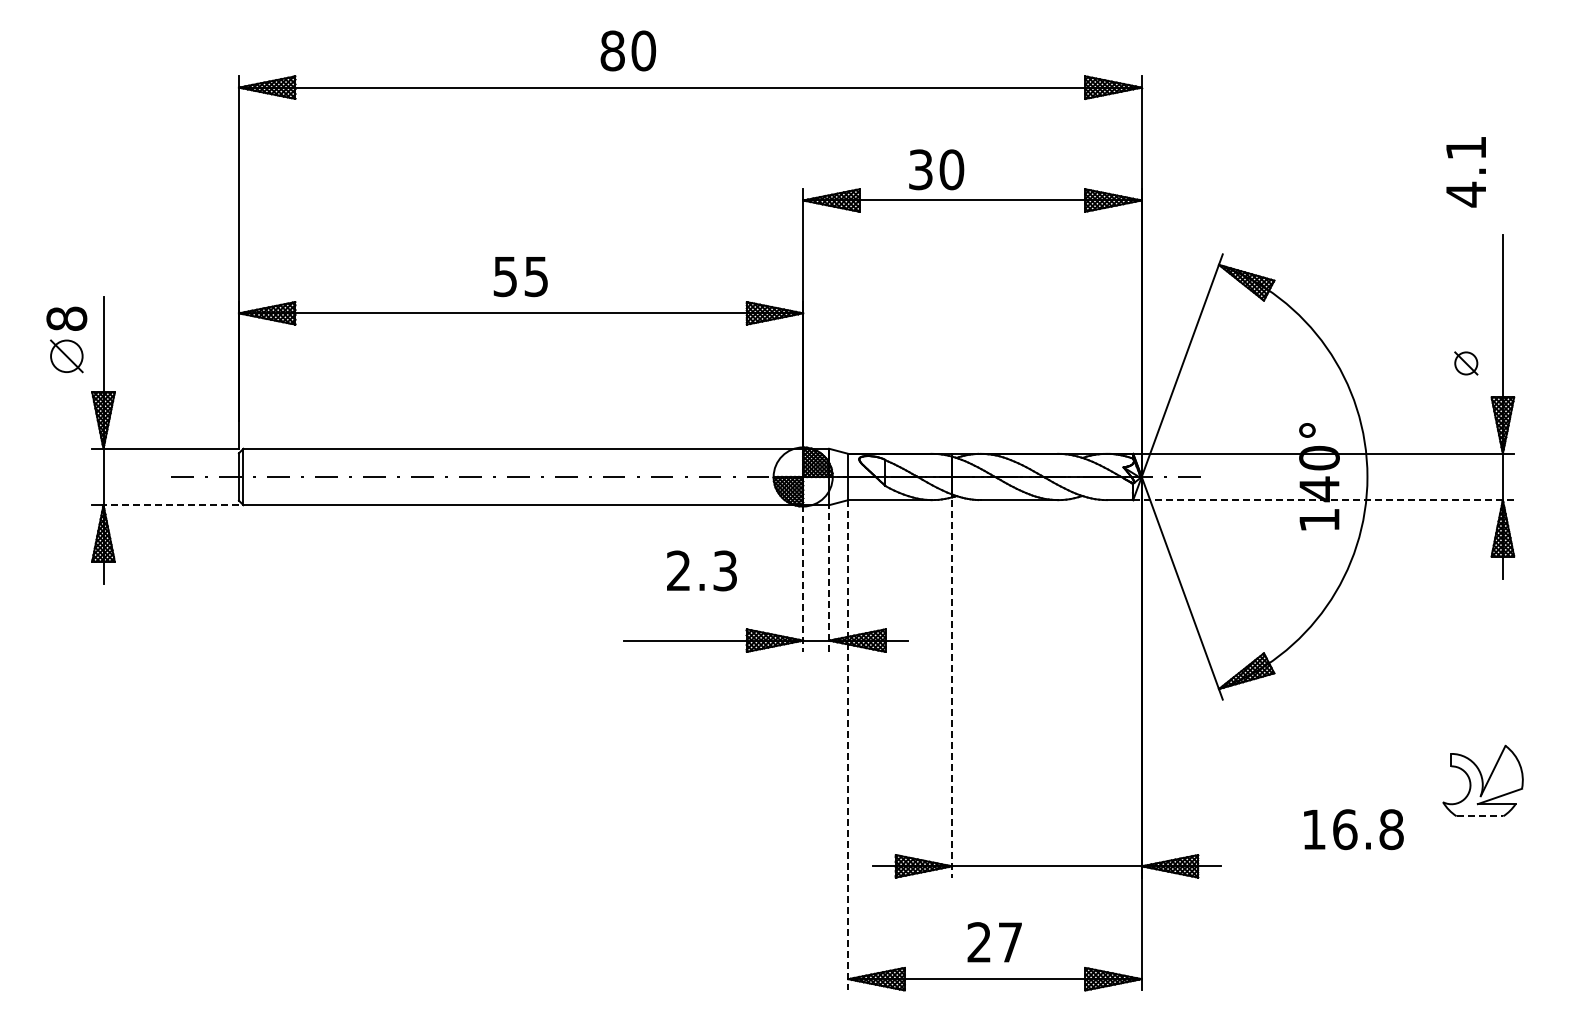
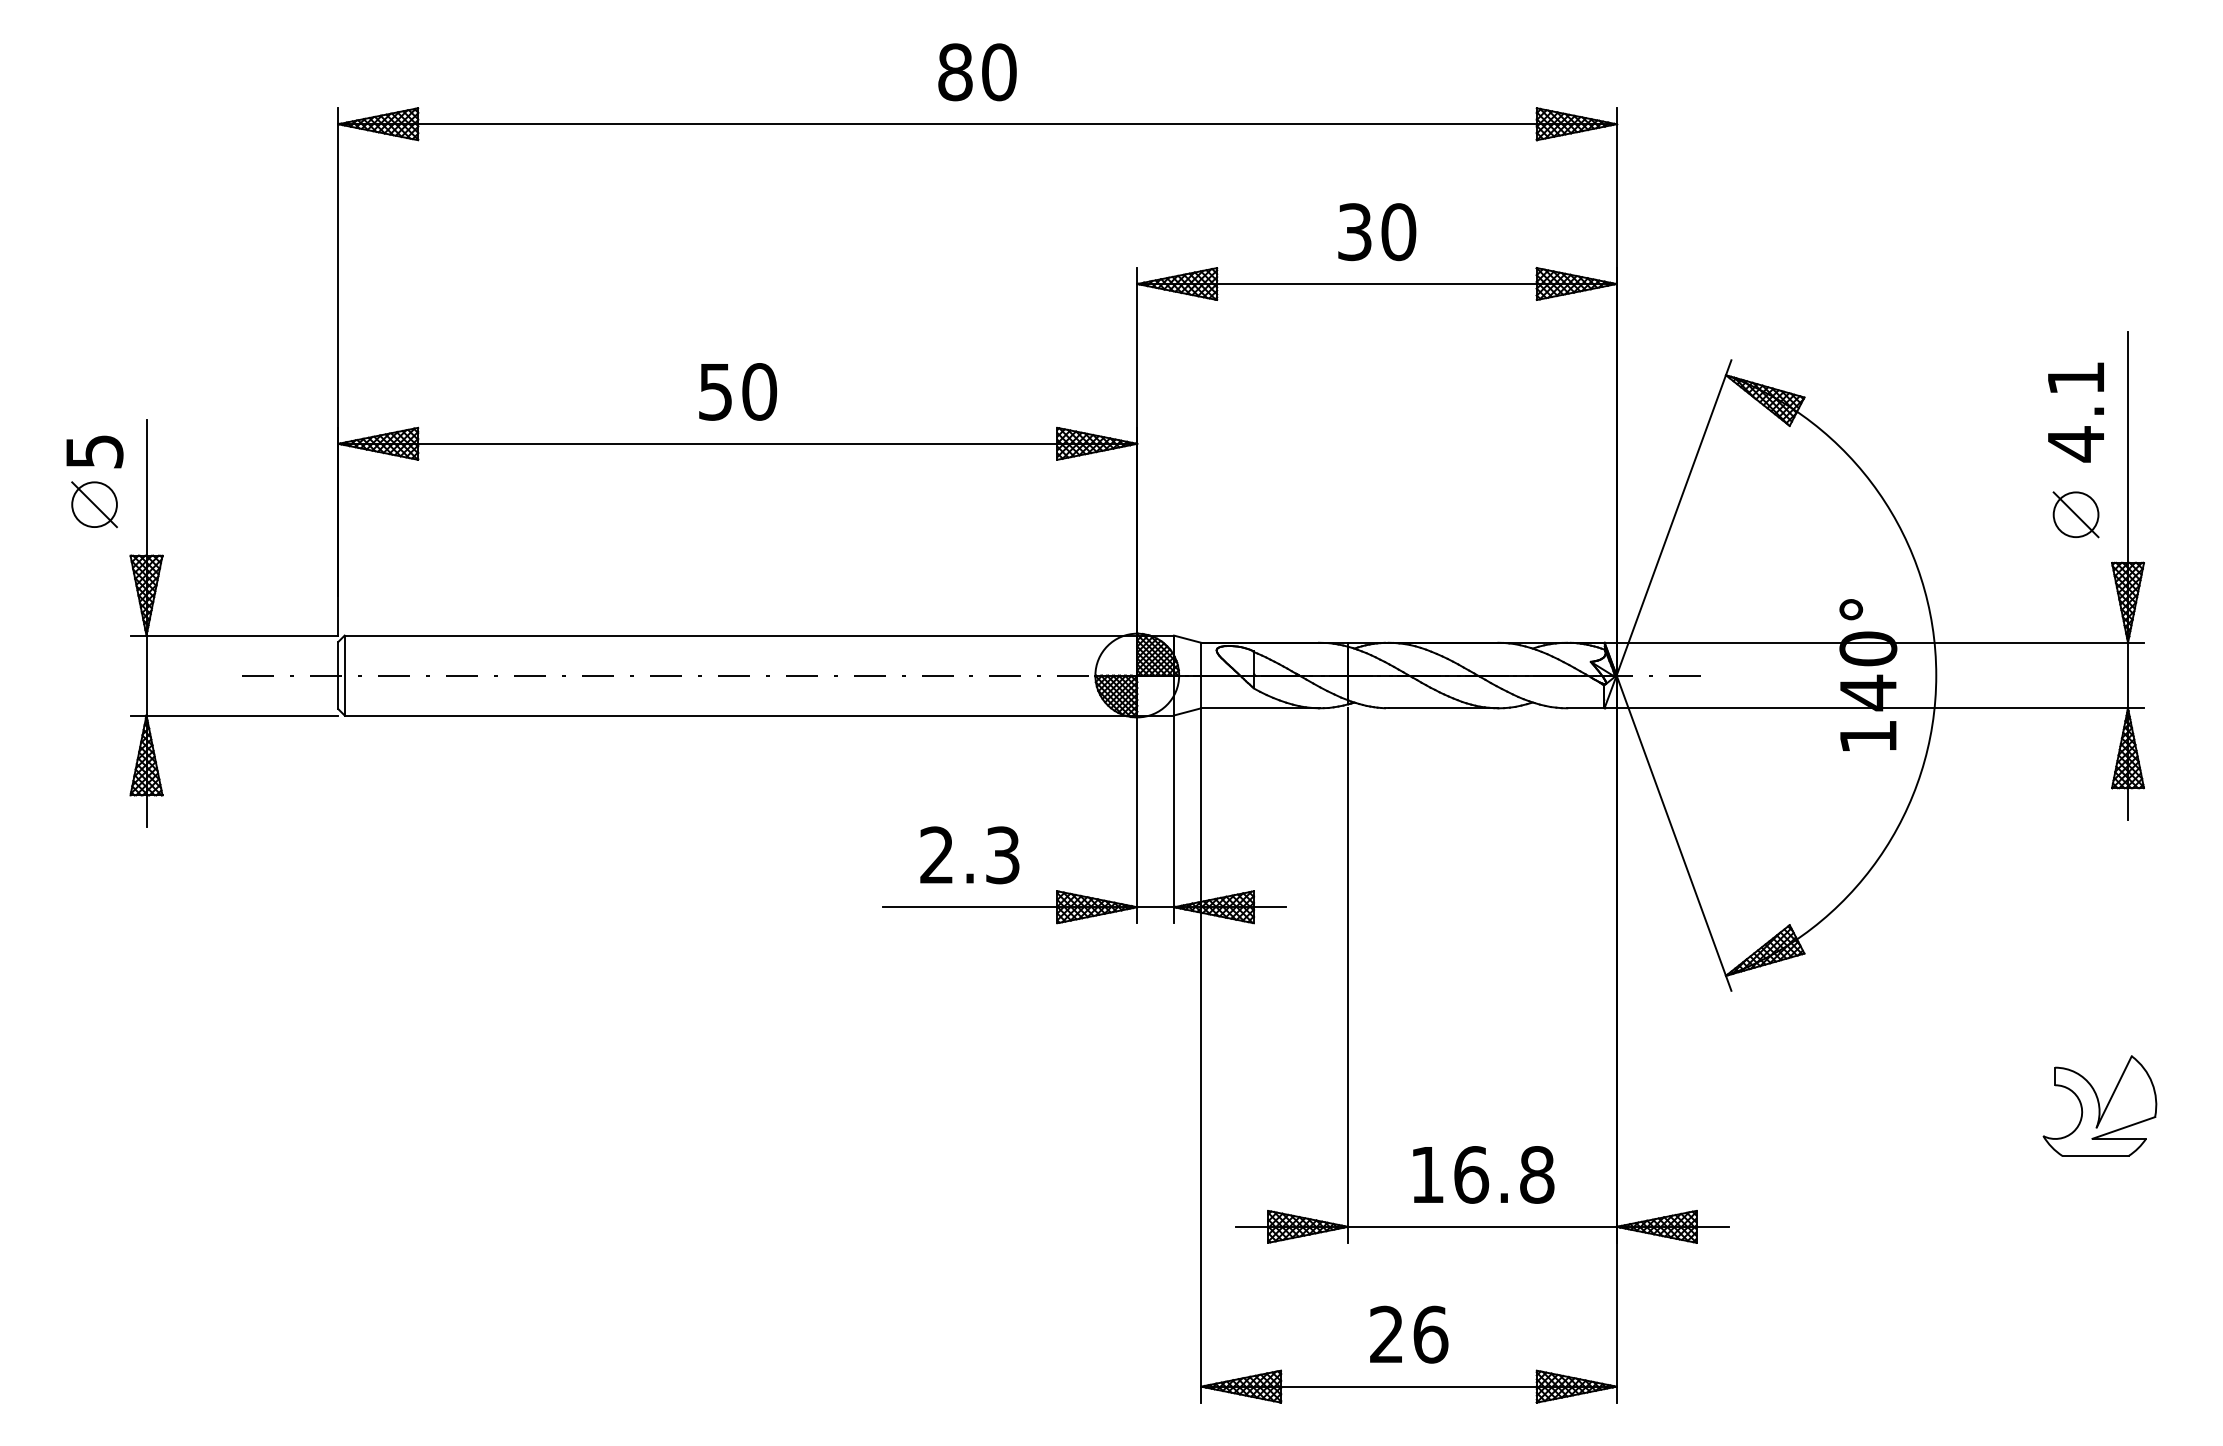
text: (627, 50) -> (976, 71), moved
text: (936, 169) -> (1377, 231), moved
text: (1465, 172) -> (2075, 412), moved
text: (536, 276) -> (759, 391), 55 -> 50
text: (66, 318) -> (94, 451), 8 -> 5
part: (1466, 363) -> (2076, 514), size x1.43
line: (1324, 500) -> (1875, 708), dashed -> solid
line: (171, 505) -> (242, 715), dashed -> solid
text: (701, 570) -> (969, 854), moved
line: (829, 578) -> (1174, 819), dashed -> solid
line: (803, 579) -> (1137, 820), dashed -> solid
line: (952, 688) -> (1348, 975), dashed -> solid
line: (848, 745) -> (1201, 1055), dashed -> solid
line: (1480, 816) -> (2096, 1156), dashed -> solid
text: (1353, 829) -> (1483, 1174), moved
text: (1010, 942) -> (1430, 1334), 27 -> 26

